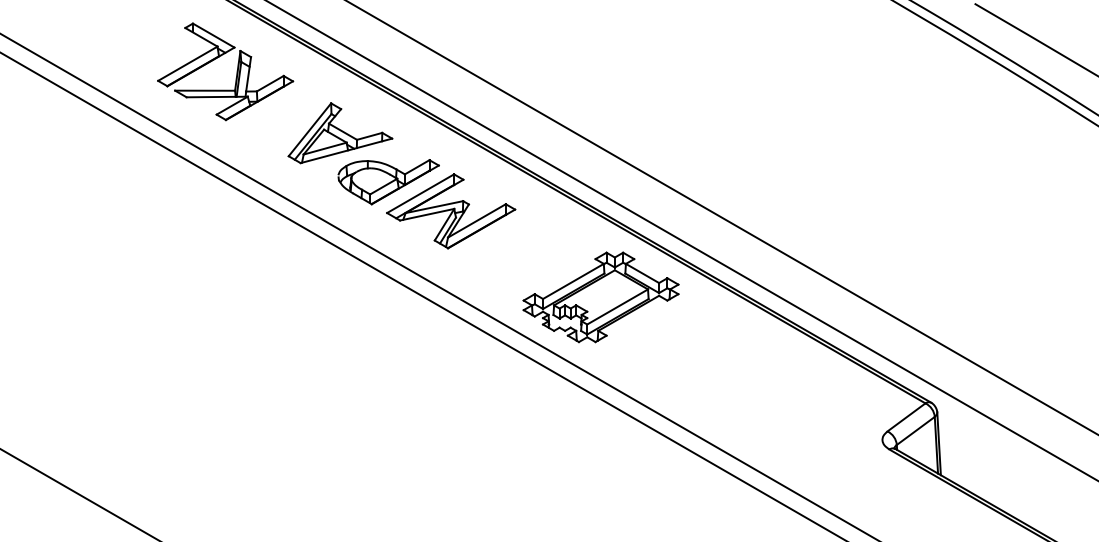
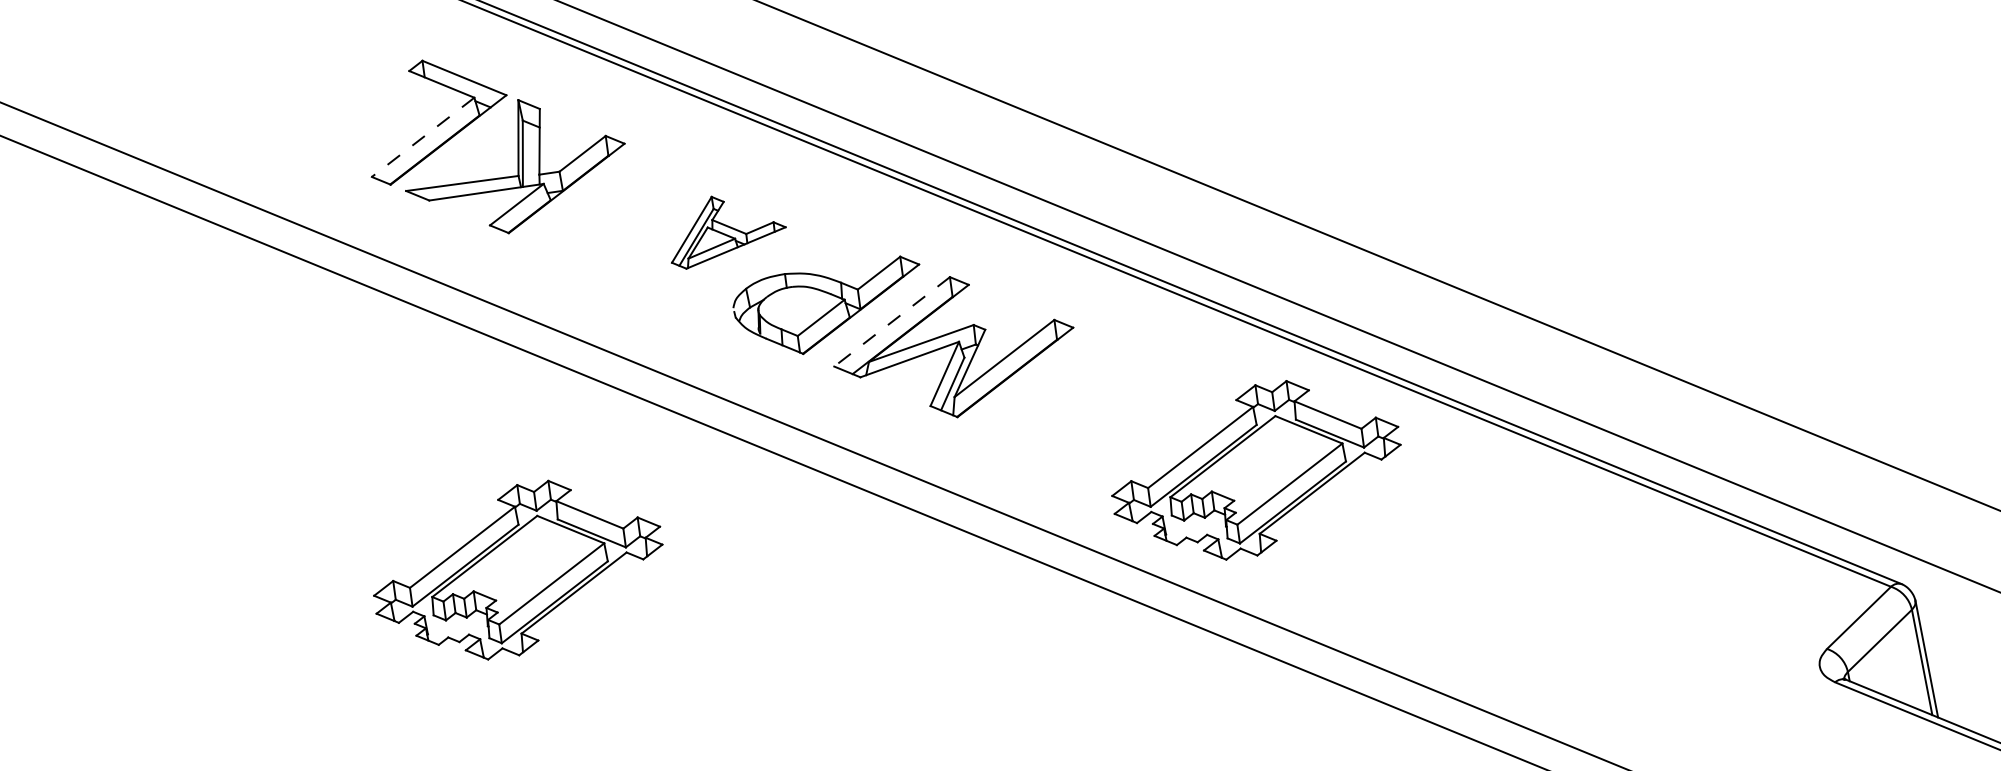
line: (187, 64) -> (422, 138), solid -> dashed
part: (340, 133) -> (726, 229), size x0.6
line: (420, 193) -> (891, 321), solid -> dashed
part: (206, 297) -> (517, 570), added

